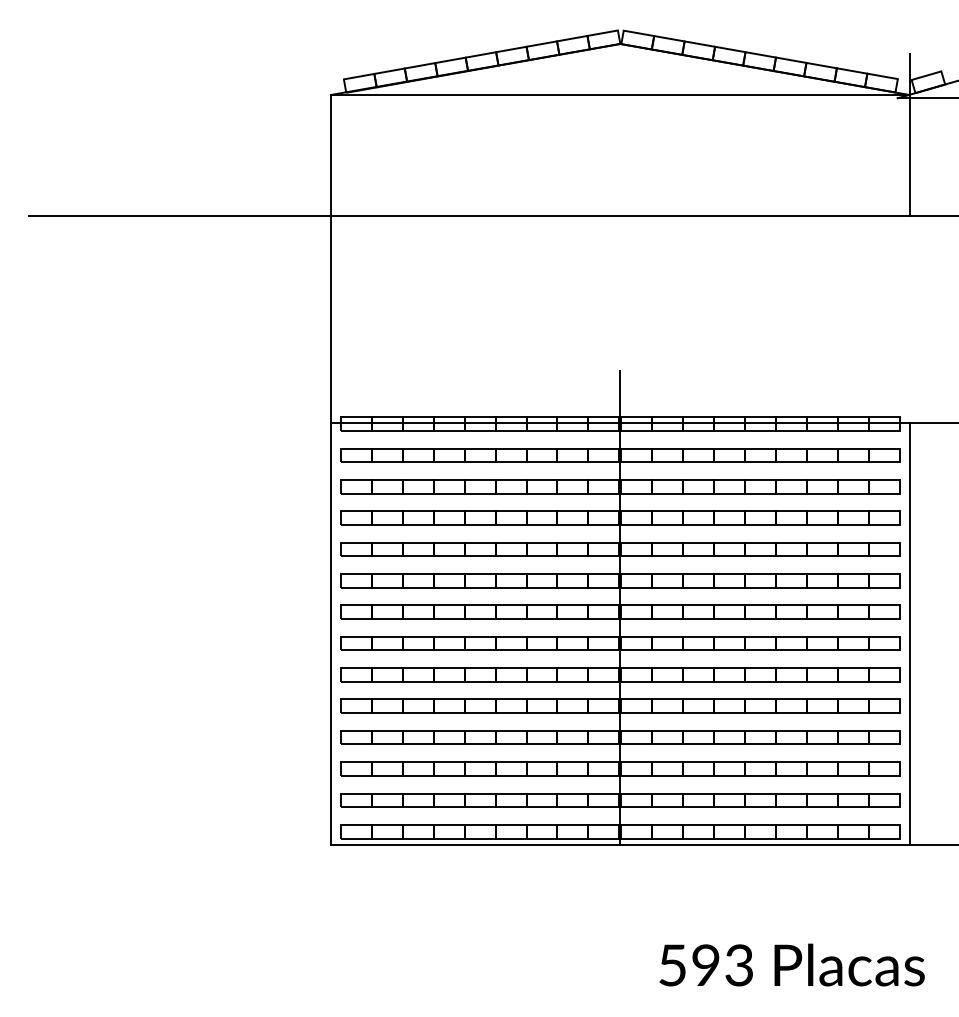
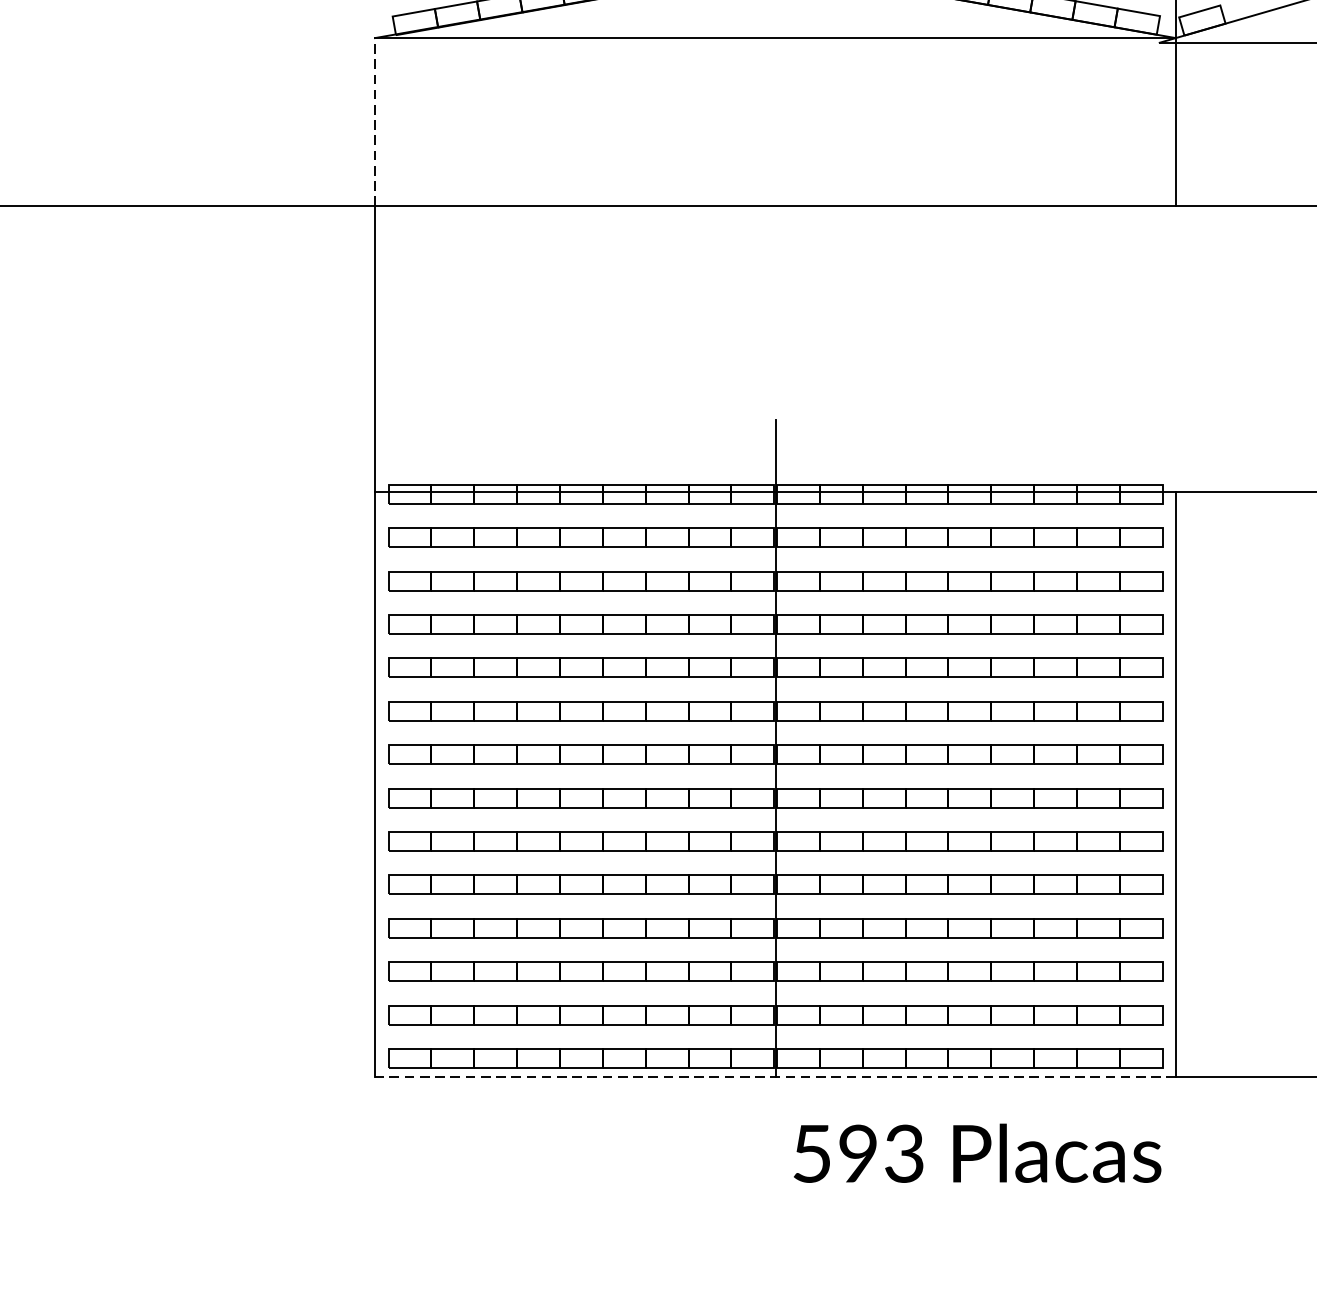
line: (331, 155) -> (375, 121), solid -> dashed
line: (619, 844) -> (774, 1076), solid -> dashed
text: (791, 964) -> (976, 1152), moved

